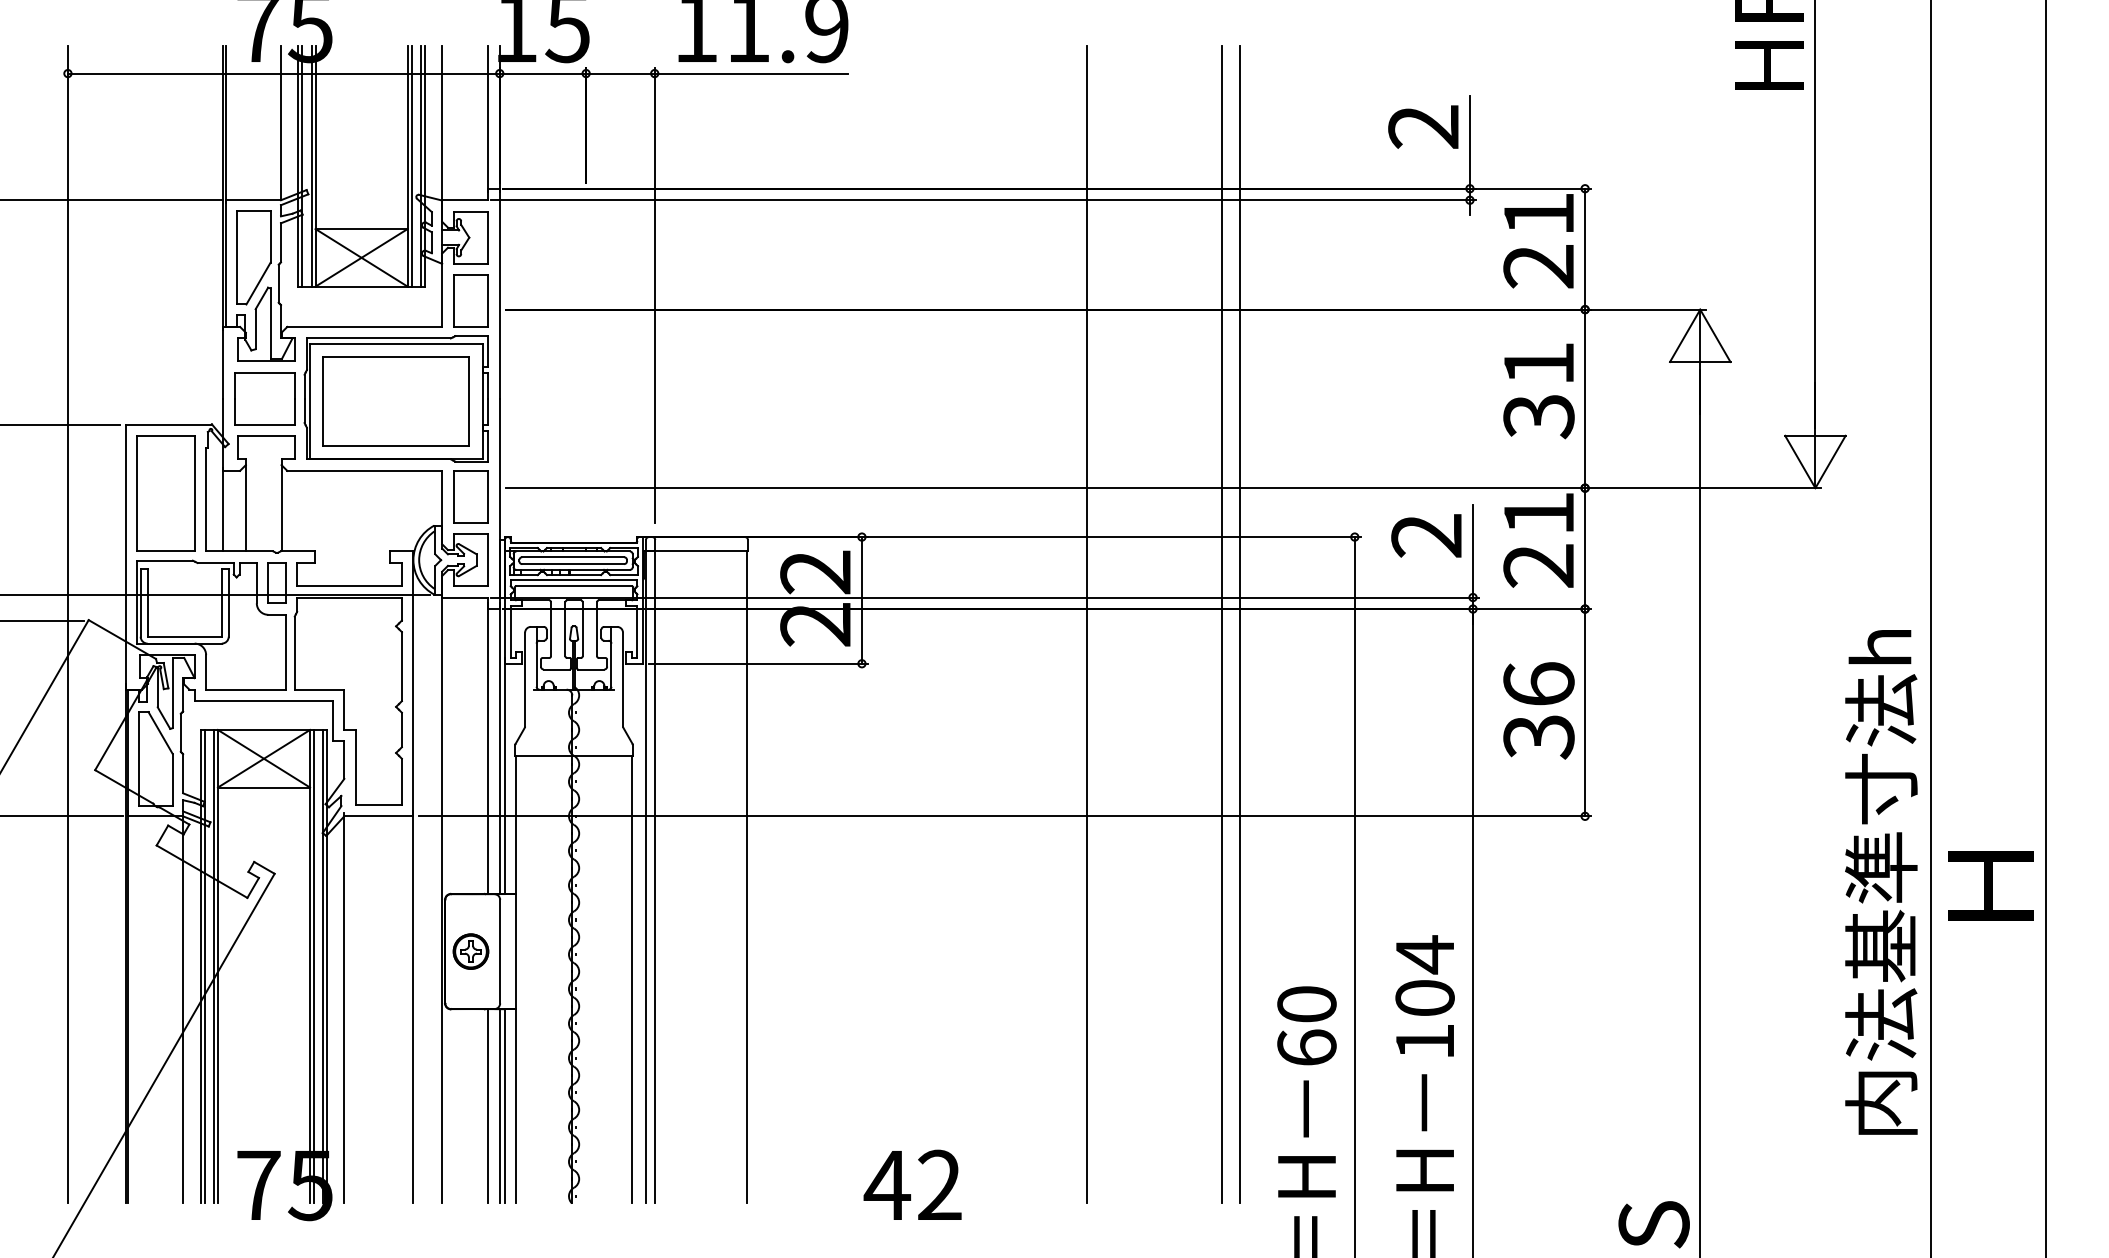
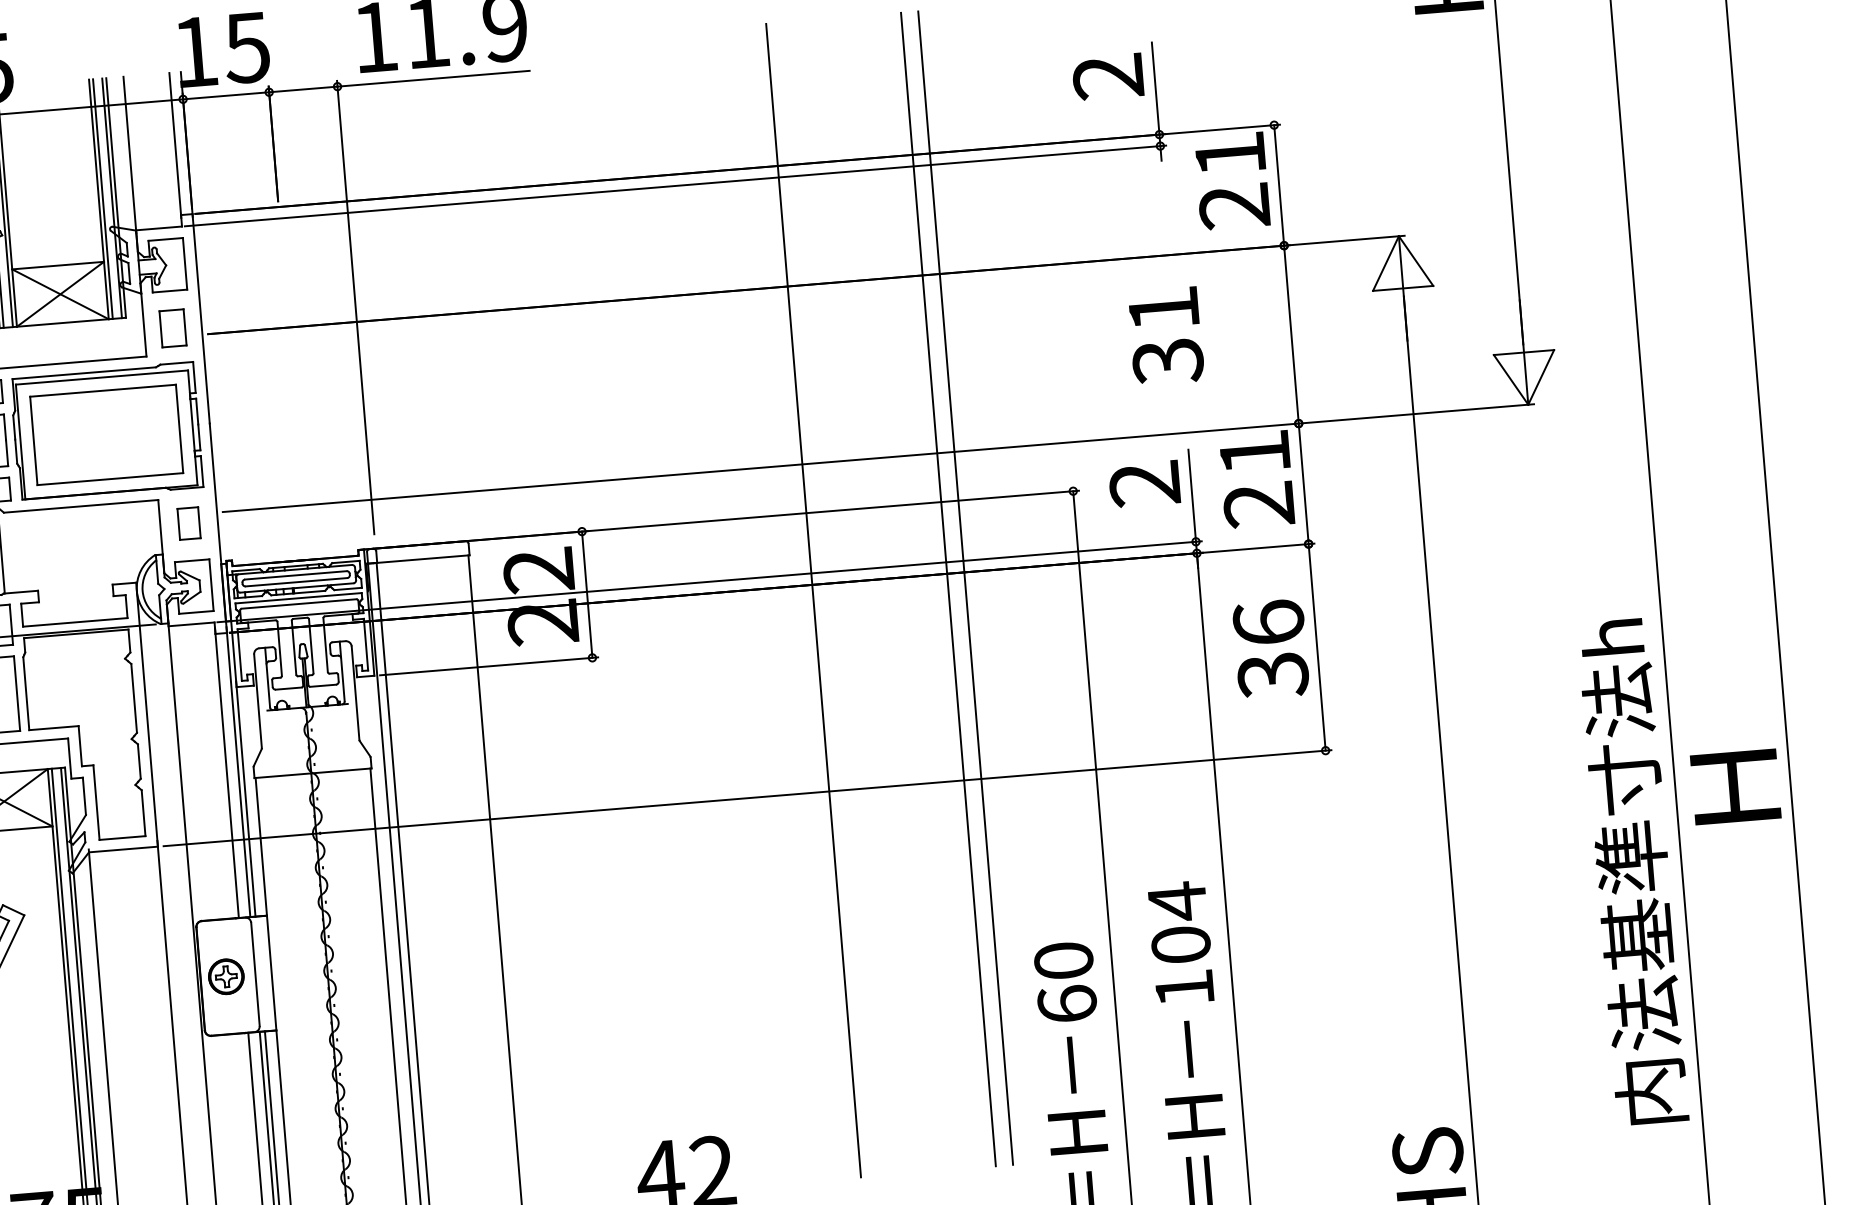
part: (470, 300) -> (172, 327), size x0.7
text: (1538, 391) -> (1165, 336), moved
part: (470, 496) -> (188, 523), size x0.6
text: (1881, 882) -> (1633, 872), moved

